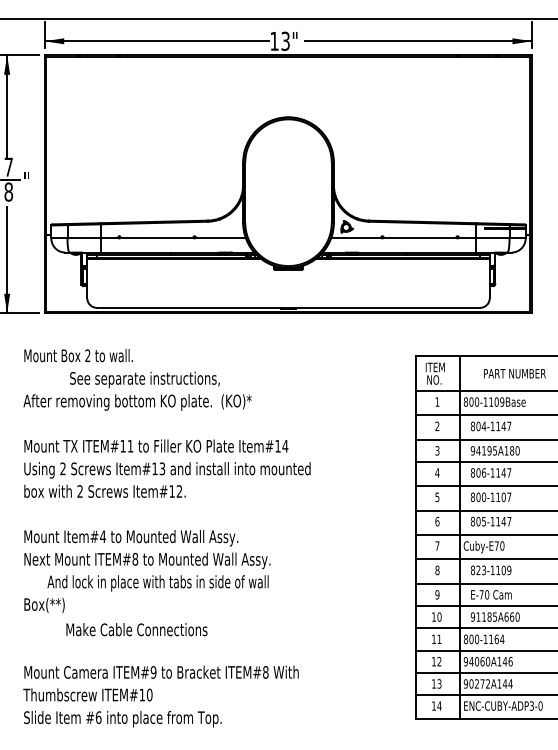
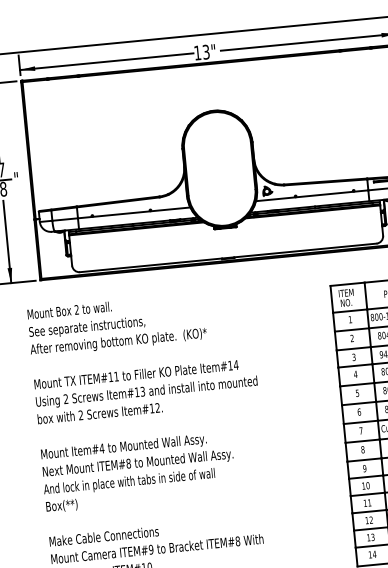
text: (144, 379) -> (86, 327), moved
text: (157, 583) -> (129, 482), moved
text: (136, 629) -> (103, 536), moved

